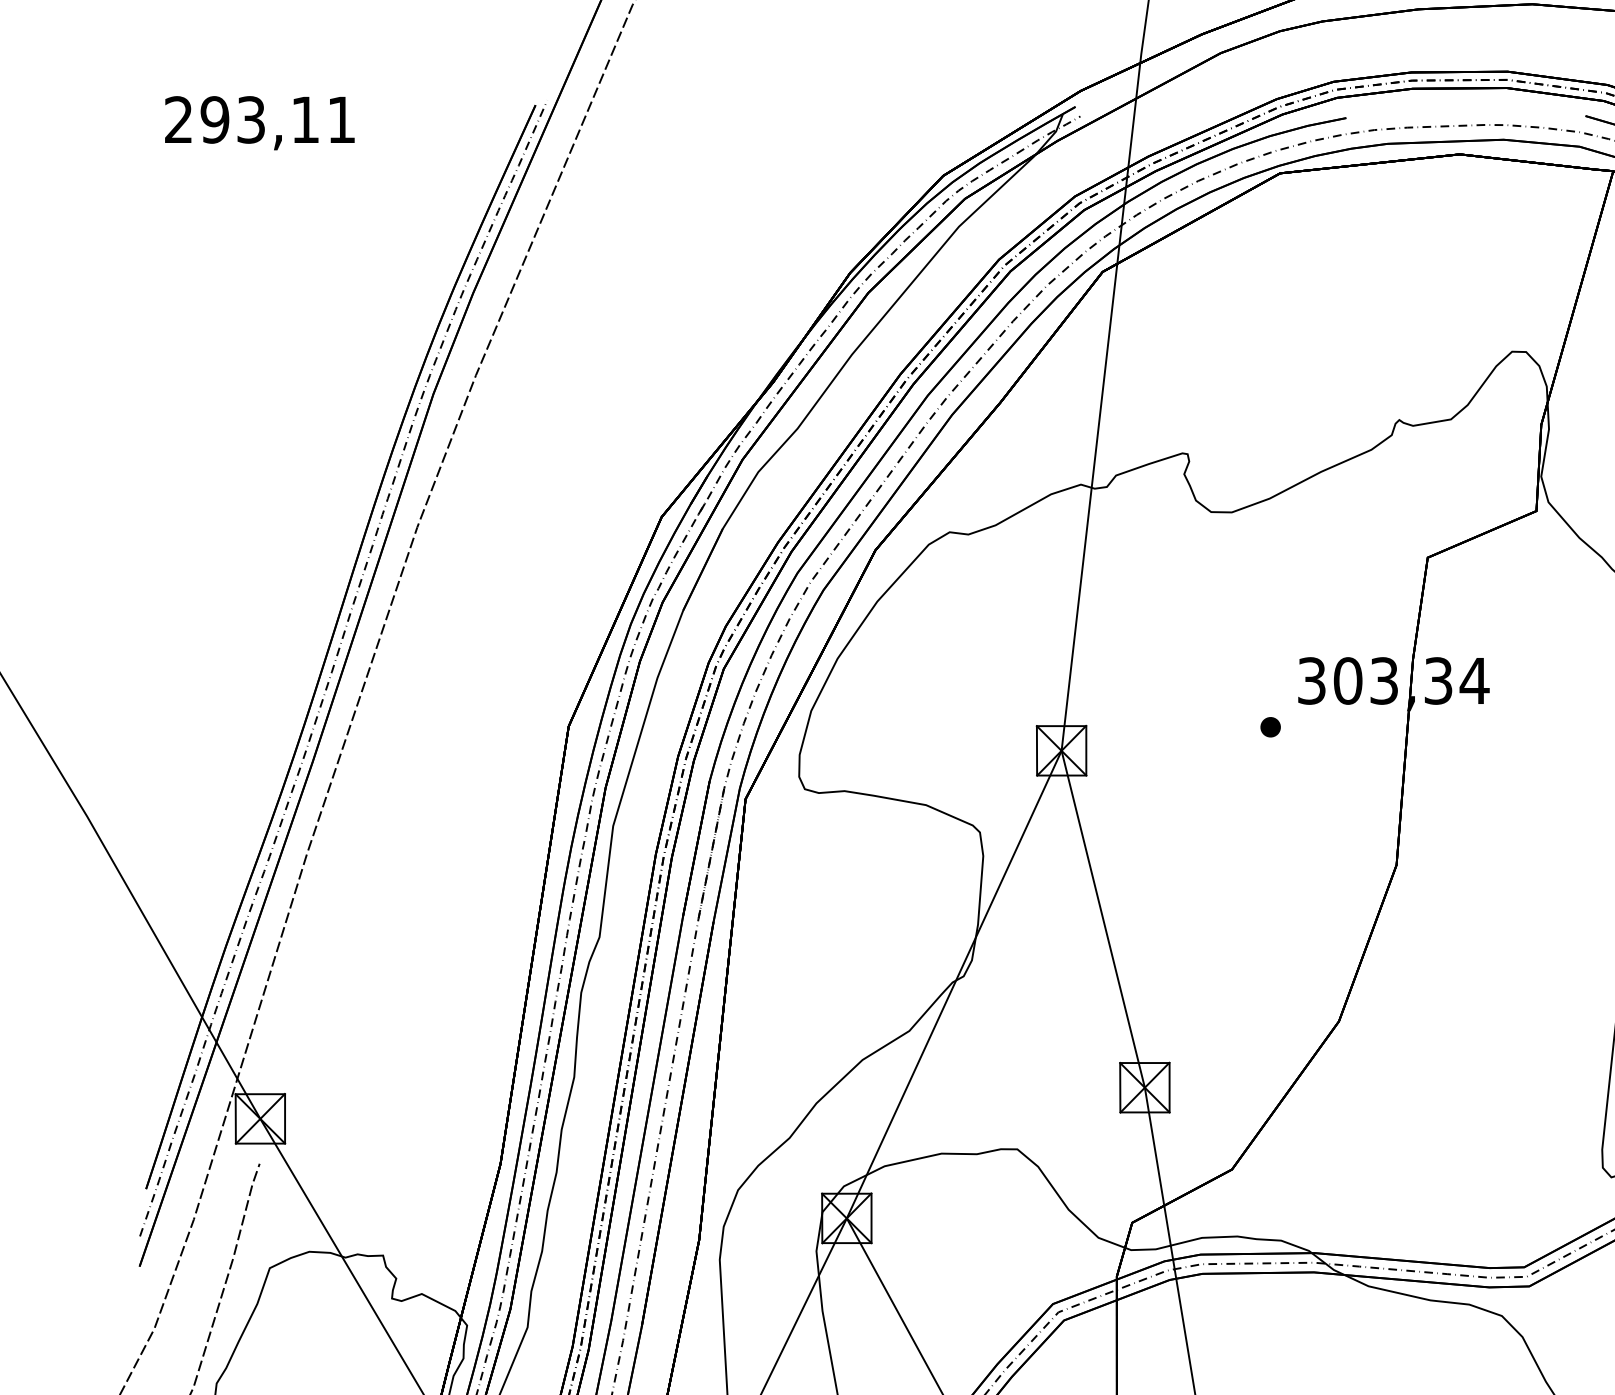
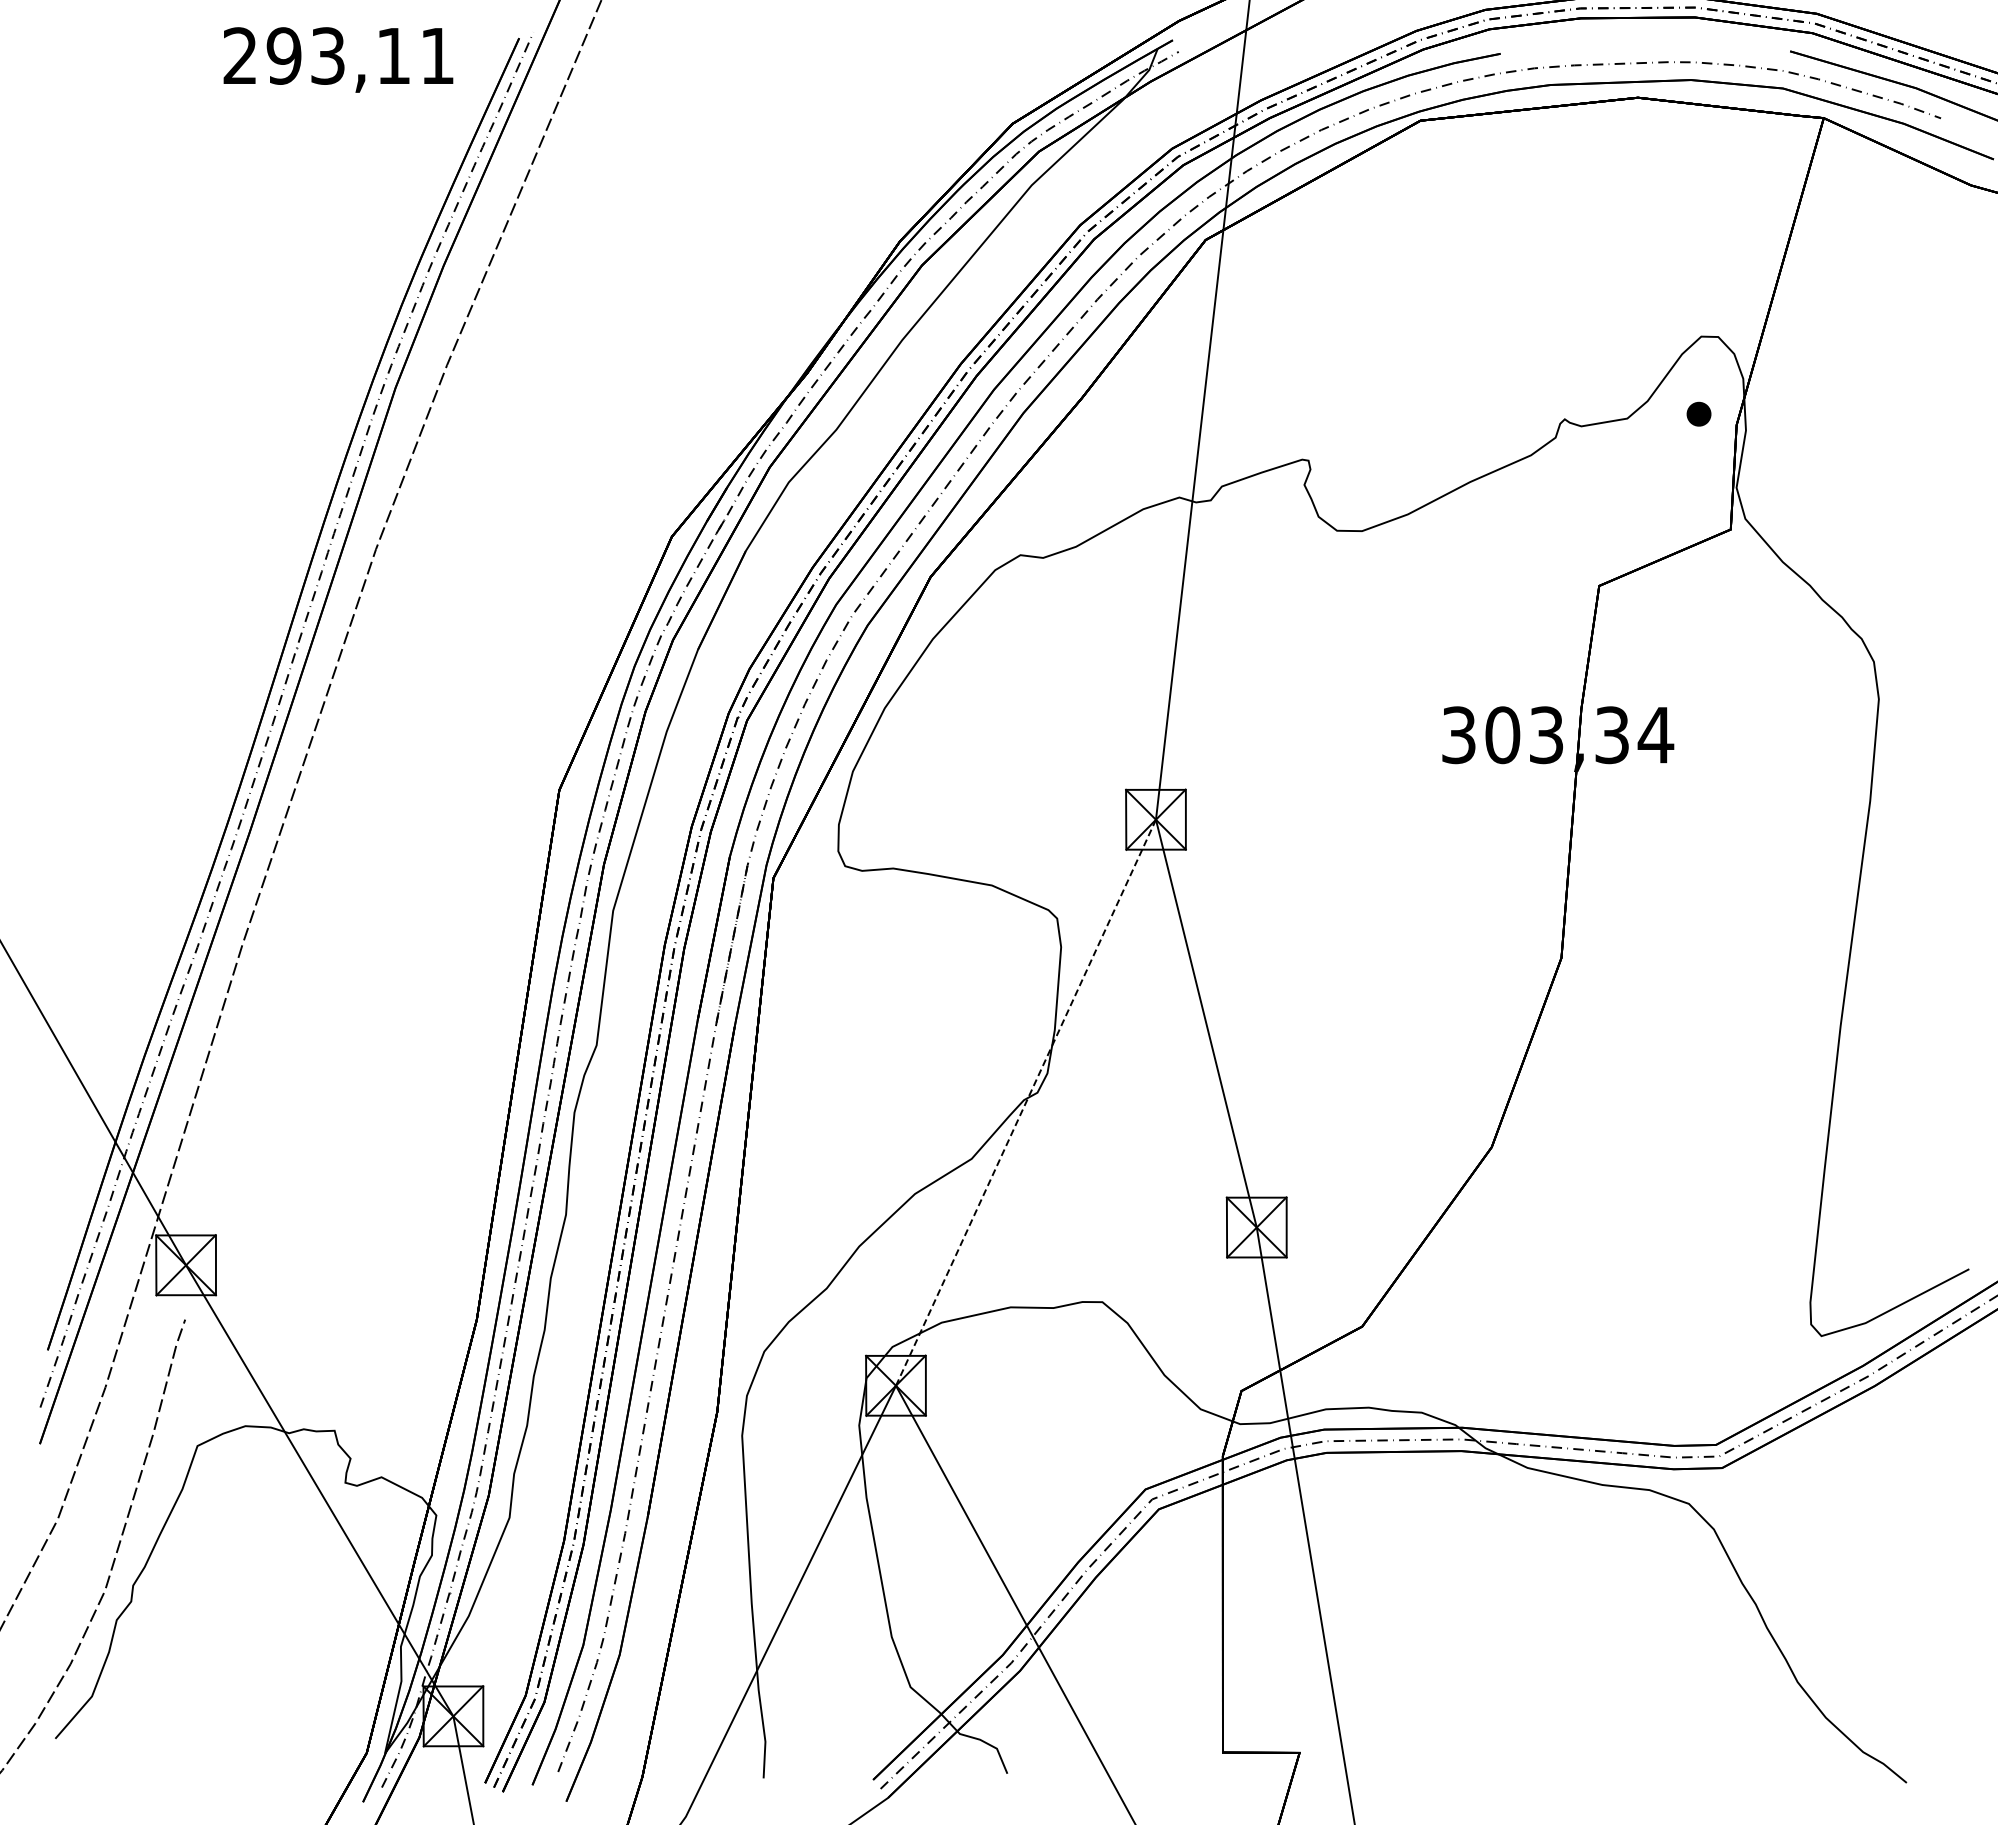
text: (259, 122) -> (338, 59), moved
part: (1270, 726) -> (1698, 413), moved
line: (954, 984) -> (1026, 1102), solid -> dashed

